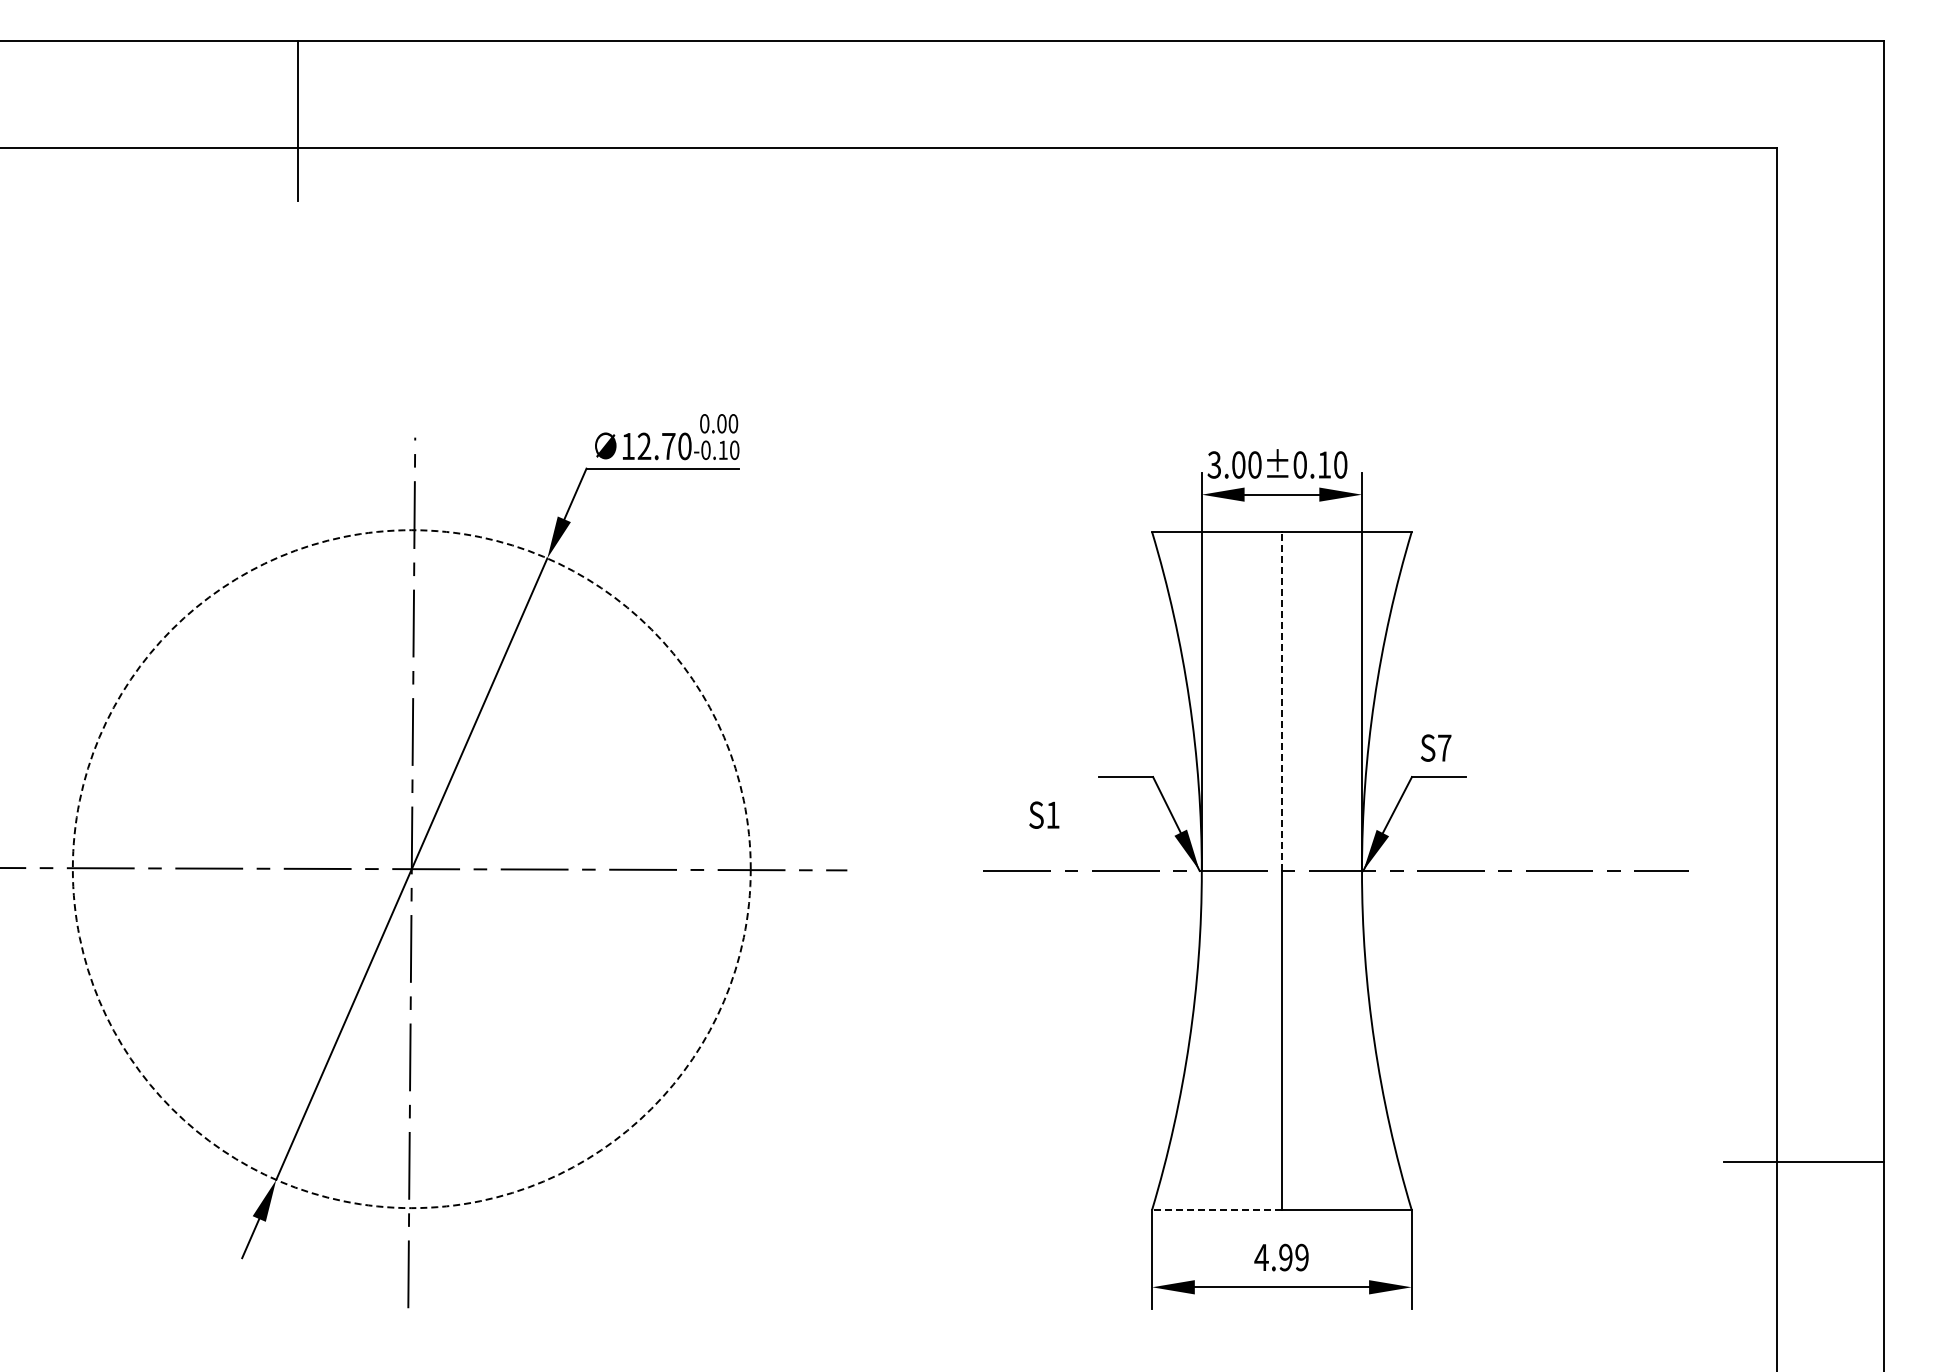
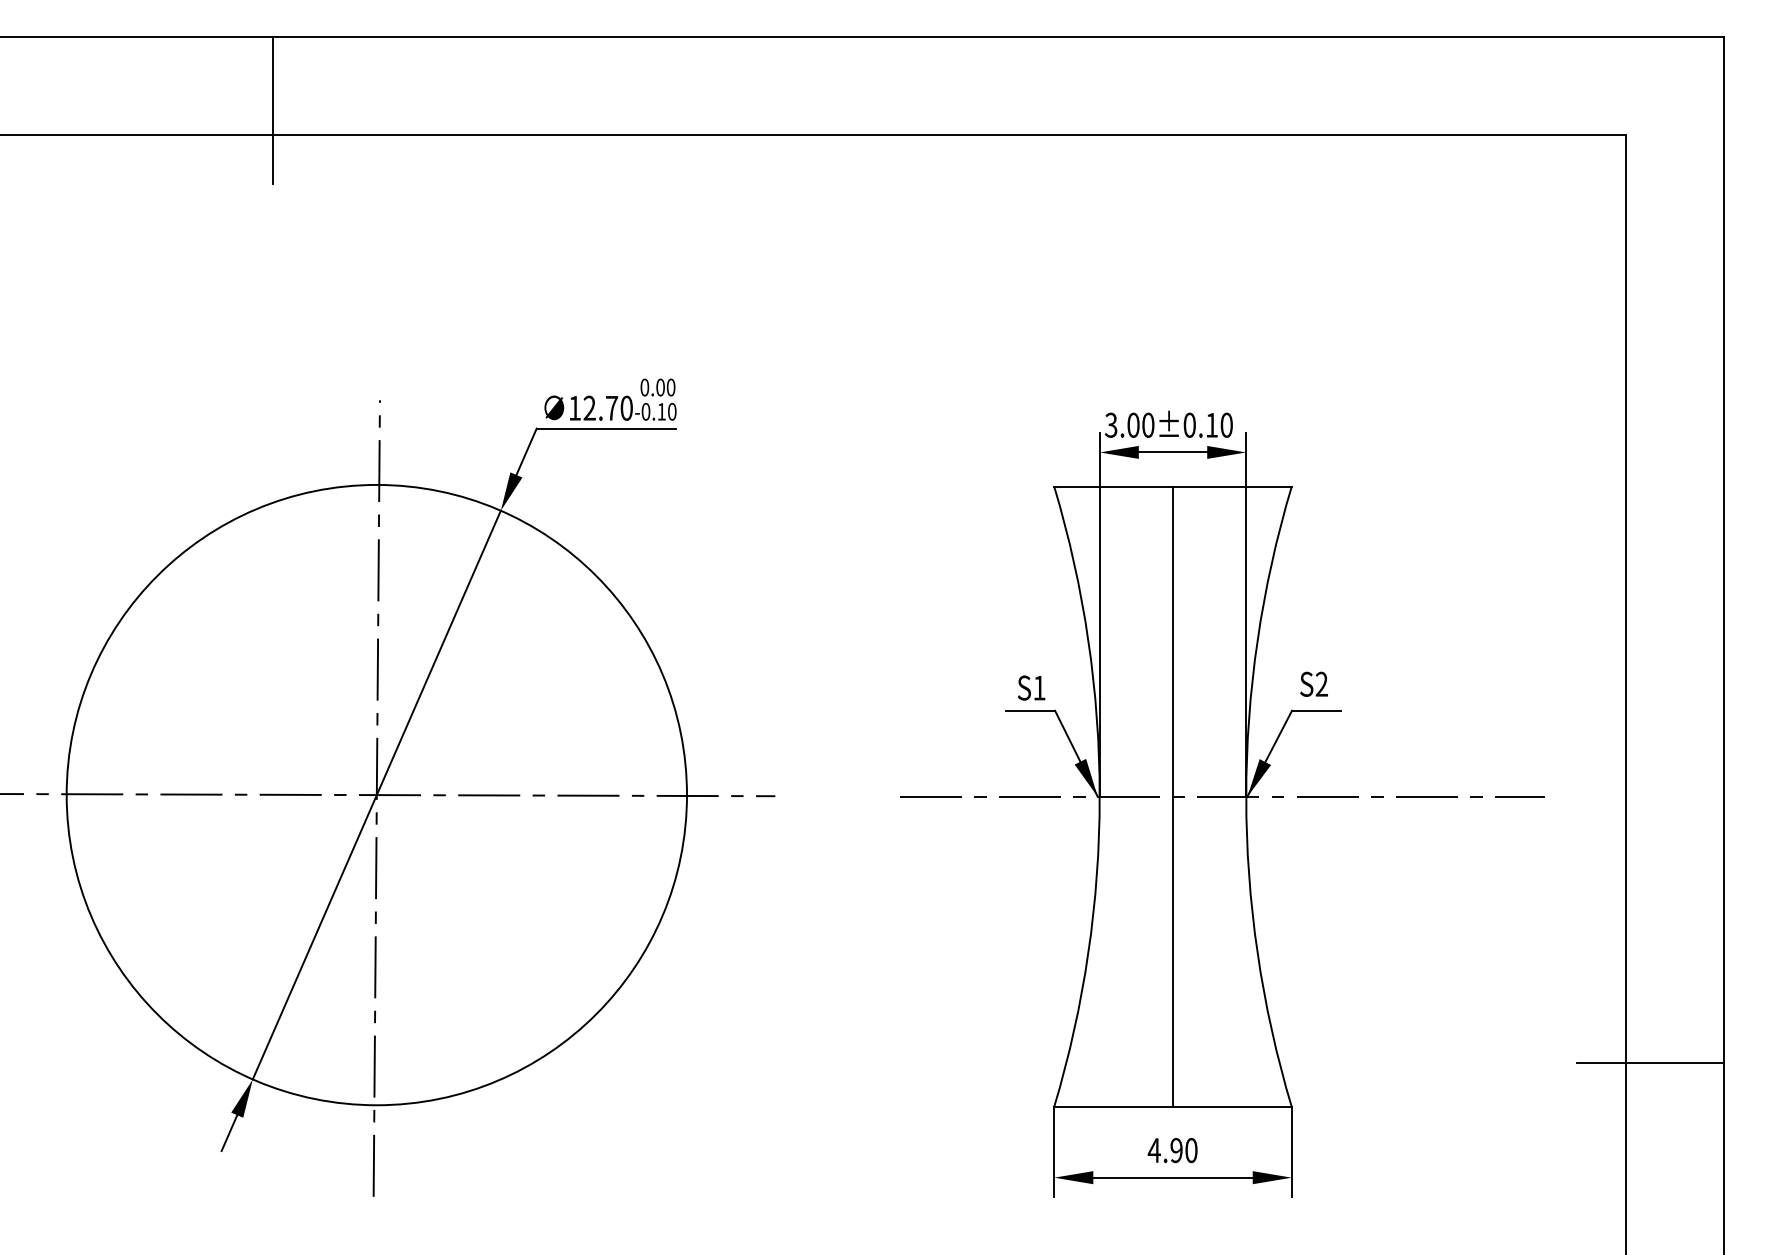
line: (1281, 701) -> (1172, 641), dashed -> solid
text: (1444, 747) -> (1321, 683), S7 -> S2
text: (1044, 814) -> (1031, 687), moved
circle: (411, 869) -> (376, 795), dashed -> solid
line: (1217, 1209) -> (1114, 1106), dashed -> solid
text: (1301, 1257) -> (1190, 1150), 4.99 -> 4.90

